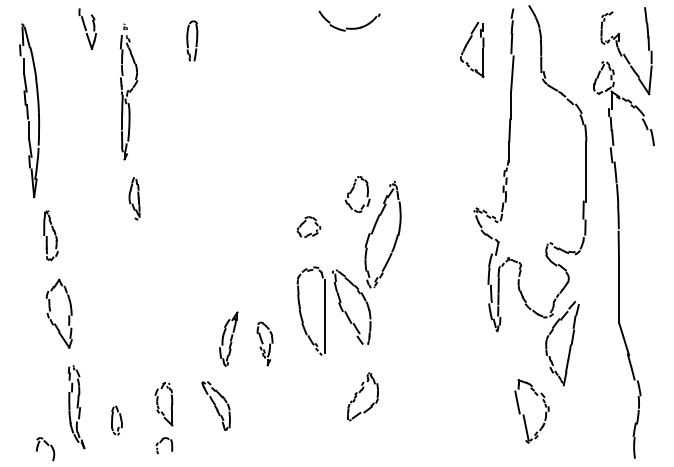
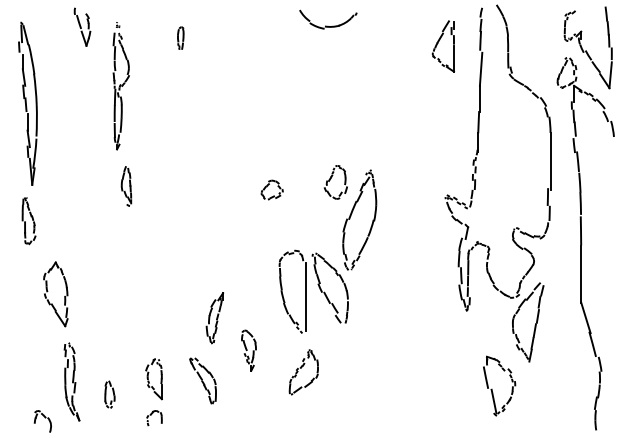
part: (192, 41) -> (180, 38), size x0.6
part: (308, 226) -> (271, 189), moved
part: (50, 236) -> (28, 221), moved
part: (264, 343) -> (248, 350), moved
part: (362, 397) -> (303, 372), moved

